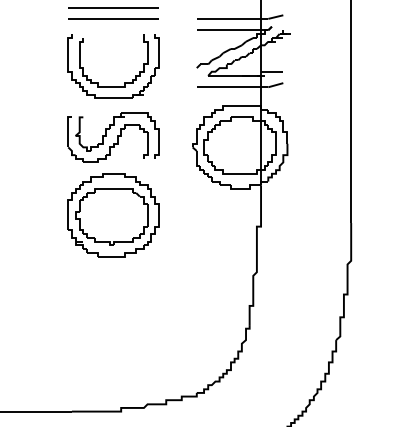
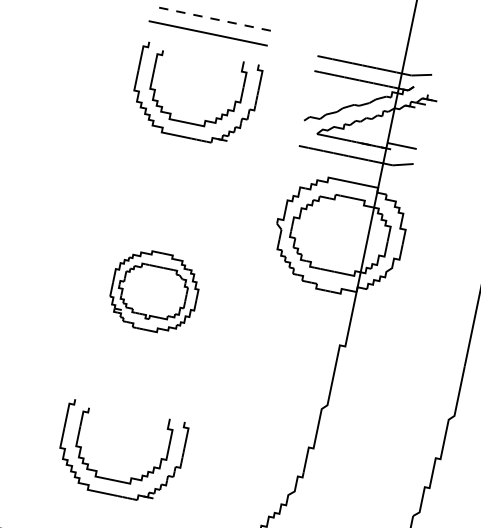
line: (113, 7) -> (211, 18), solid -> dashed
part: (113, 137) -> (175, 189), removed
part: (113, 215) -> (154, 291), size x0.7
part: (124, 354) -> (131, 477), added

